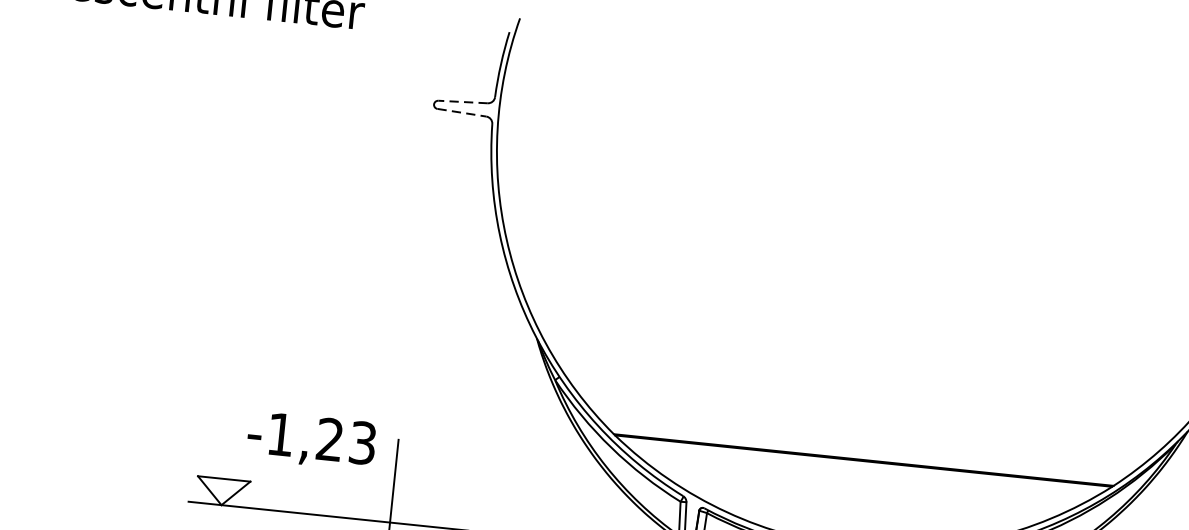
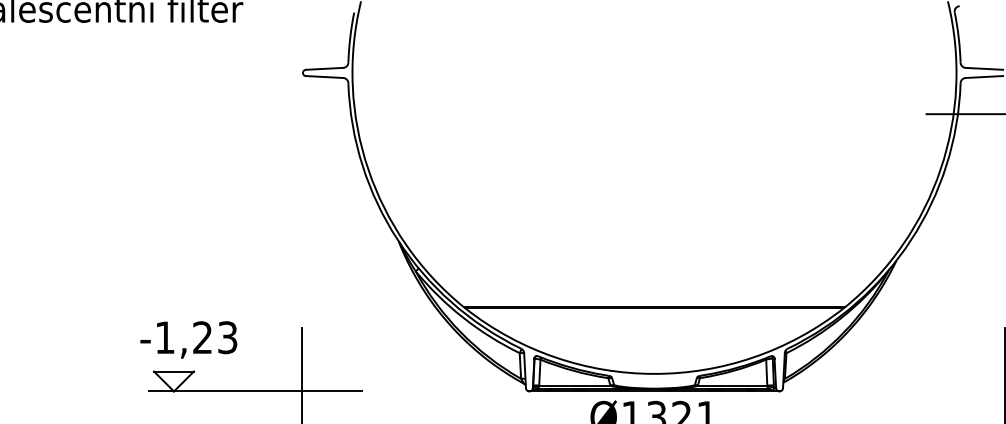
line: (462, 101) -> (324, 68), dashed -> solid
line: (461, 113) -> (324, 77), dashed -> solid
text: (311, 440) -> (188, 339), moved

